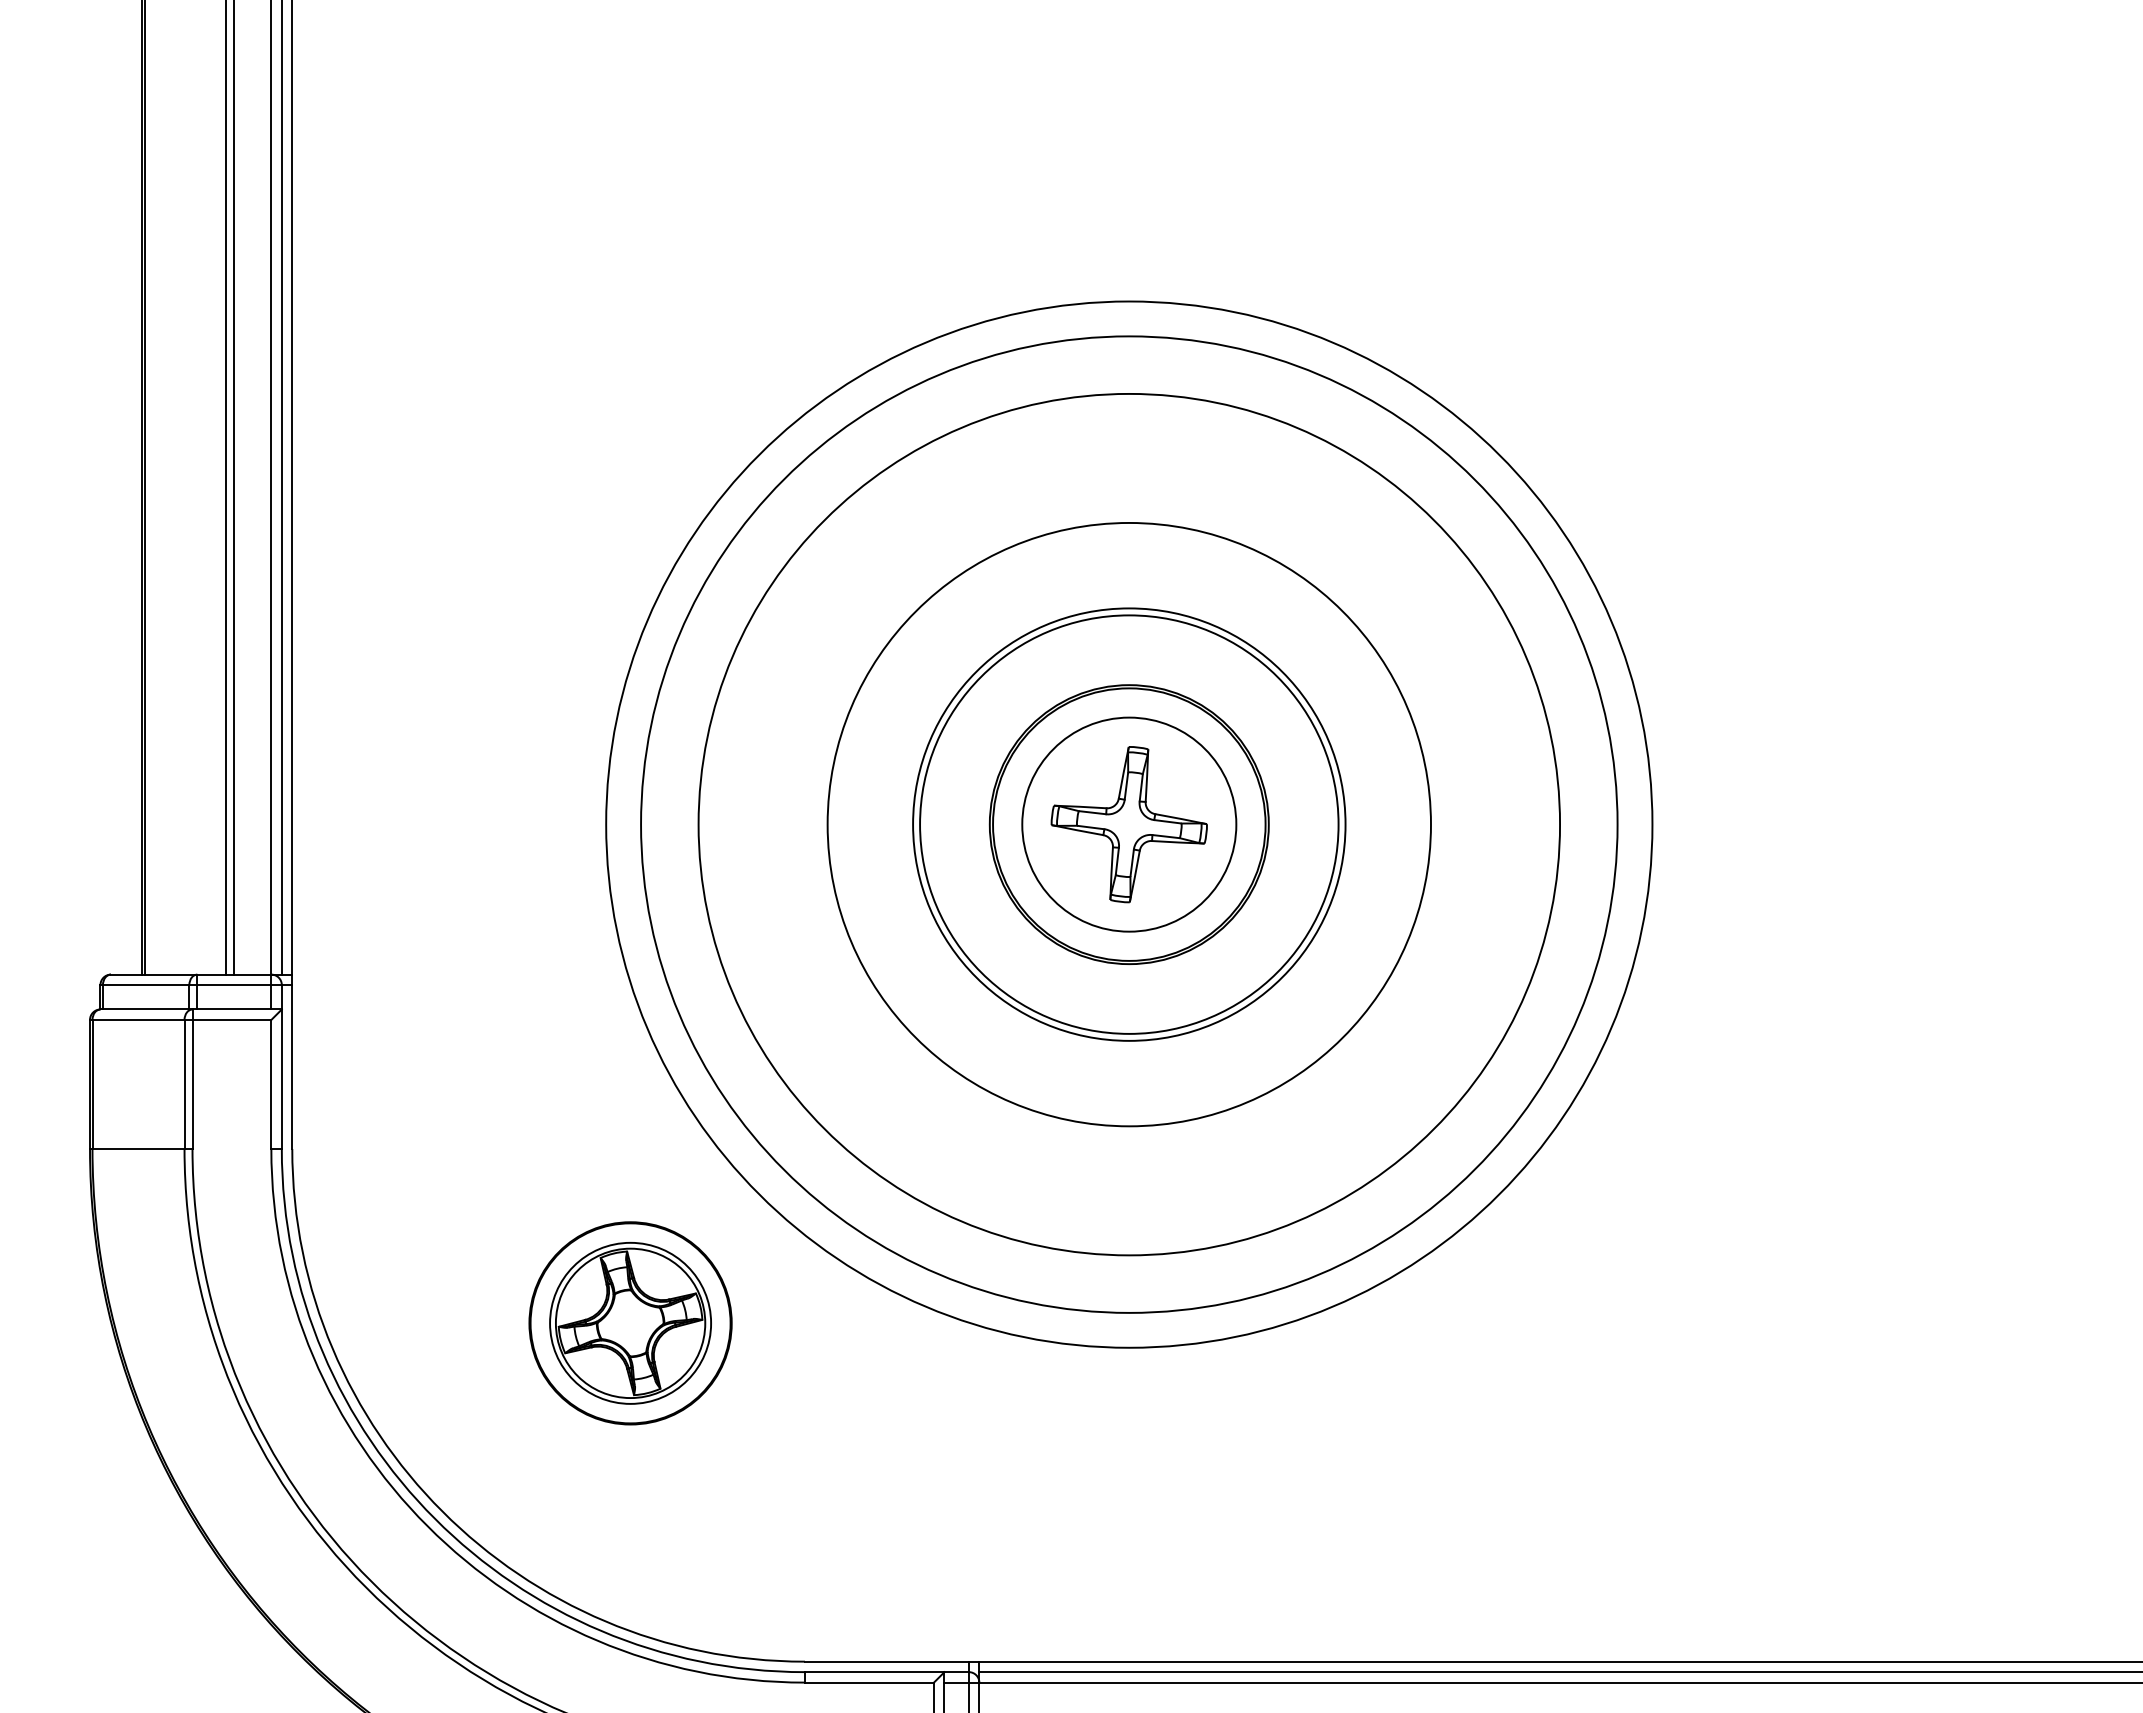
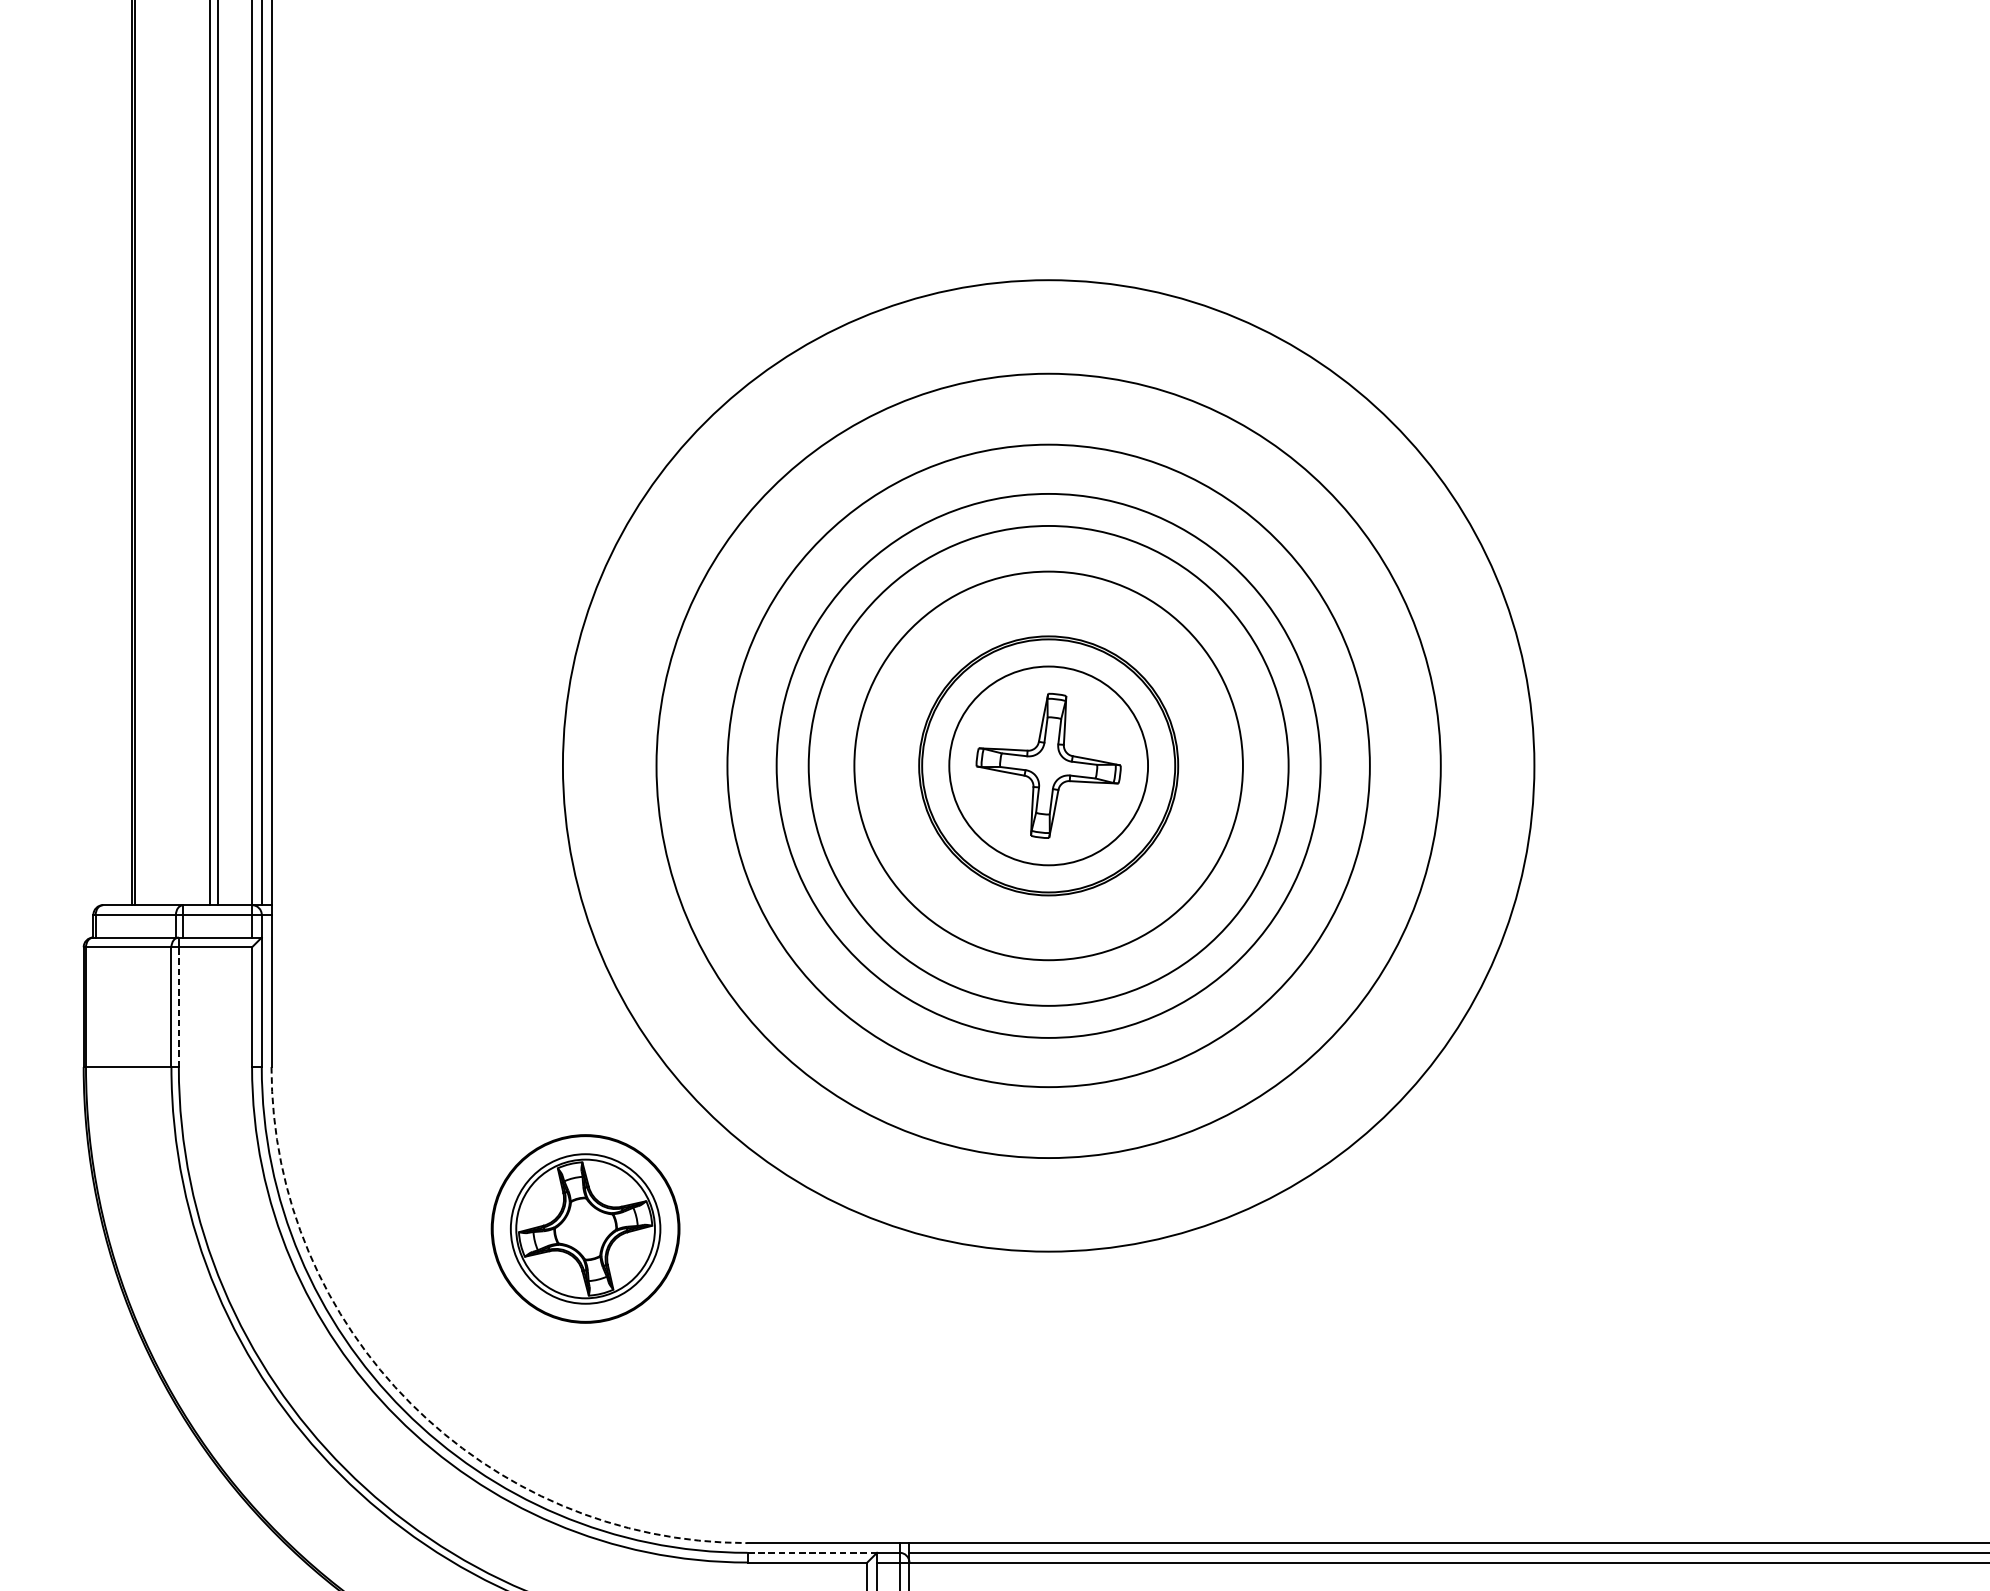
circle: (1128, 824) -> (1047, 765), size x1.4
circle: (1129, 824) -> (1048, 765), size x0.6
circle: (1129, 824) -> (1048, 765), size x0.6
circle: (1129, 824) -> (1048, 765), size x1.6
line: (192, 1084) -> (178, 1007), solid -> dashed
arc: (442, 1511) -> (410, 1403), solid -> dashed
line: (874, 1672) -> (812, 1553), solid -> dashed

